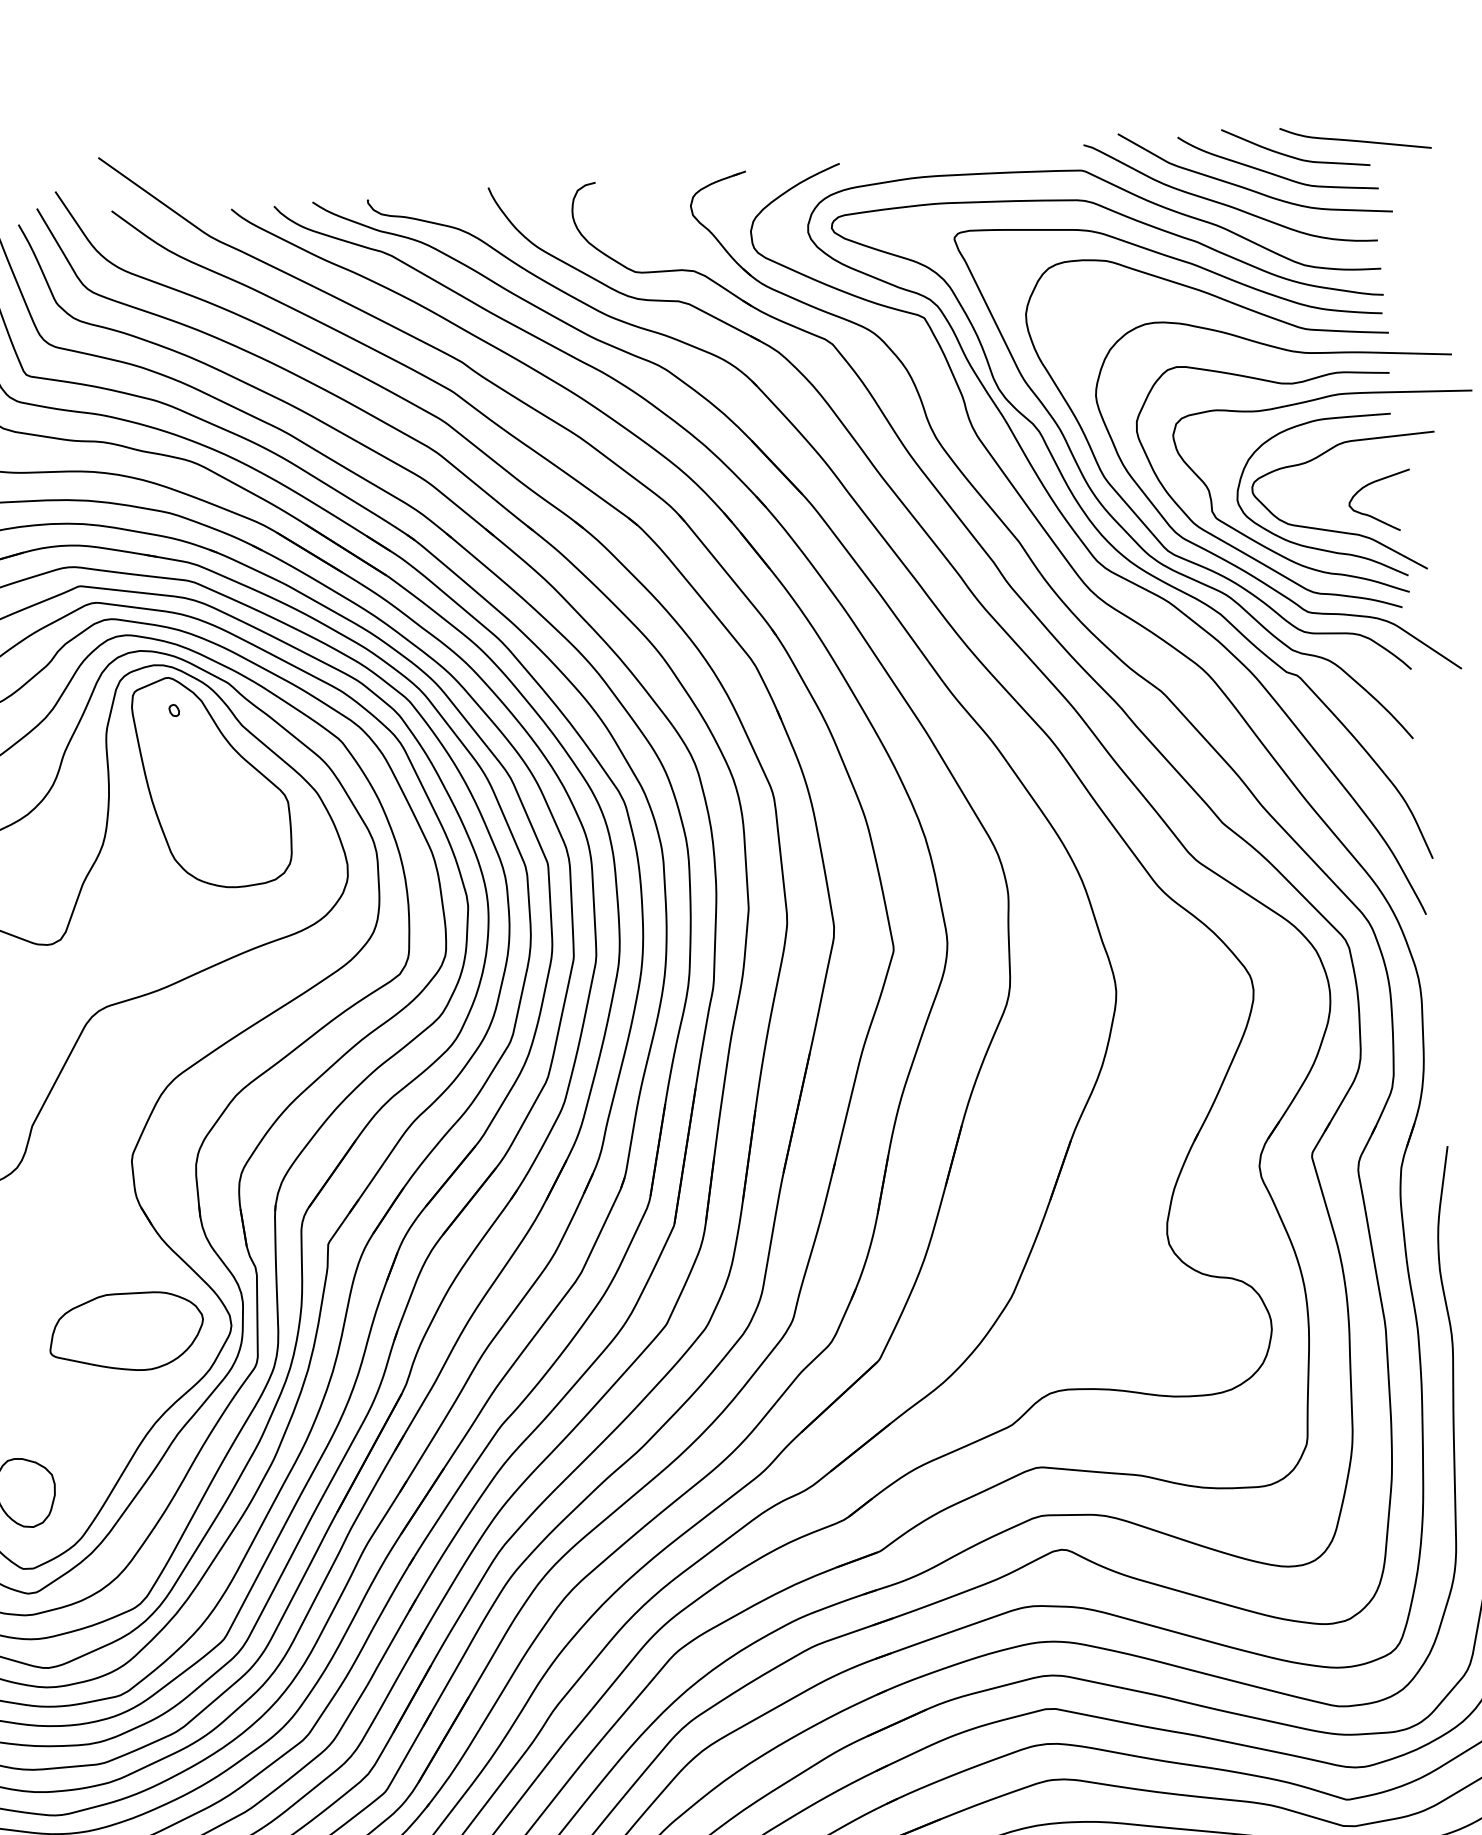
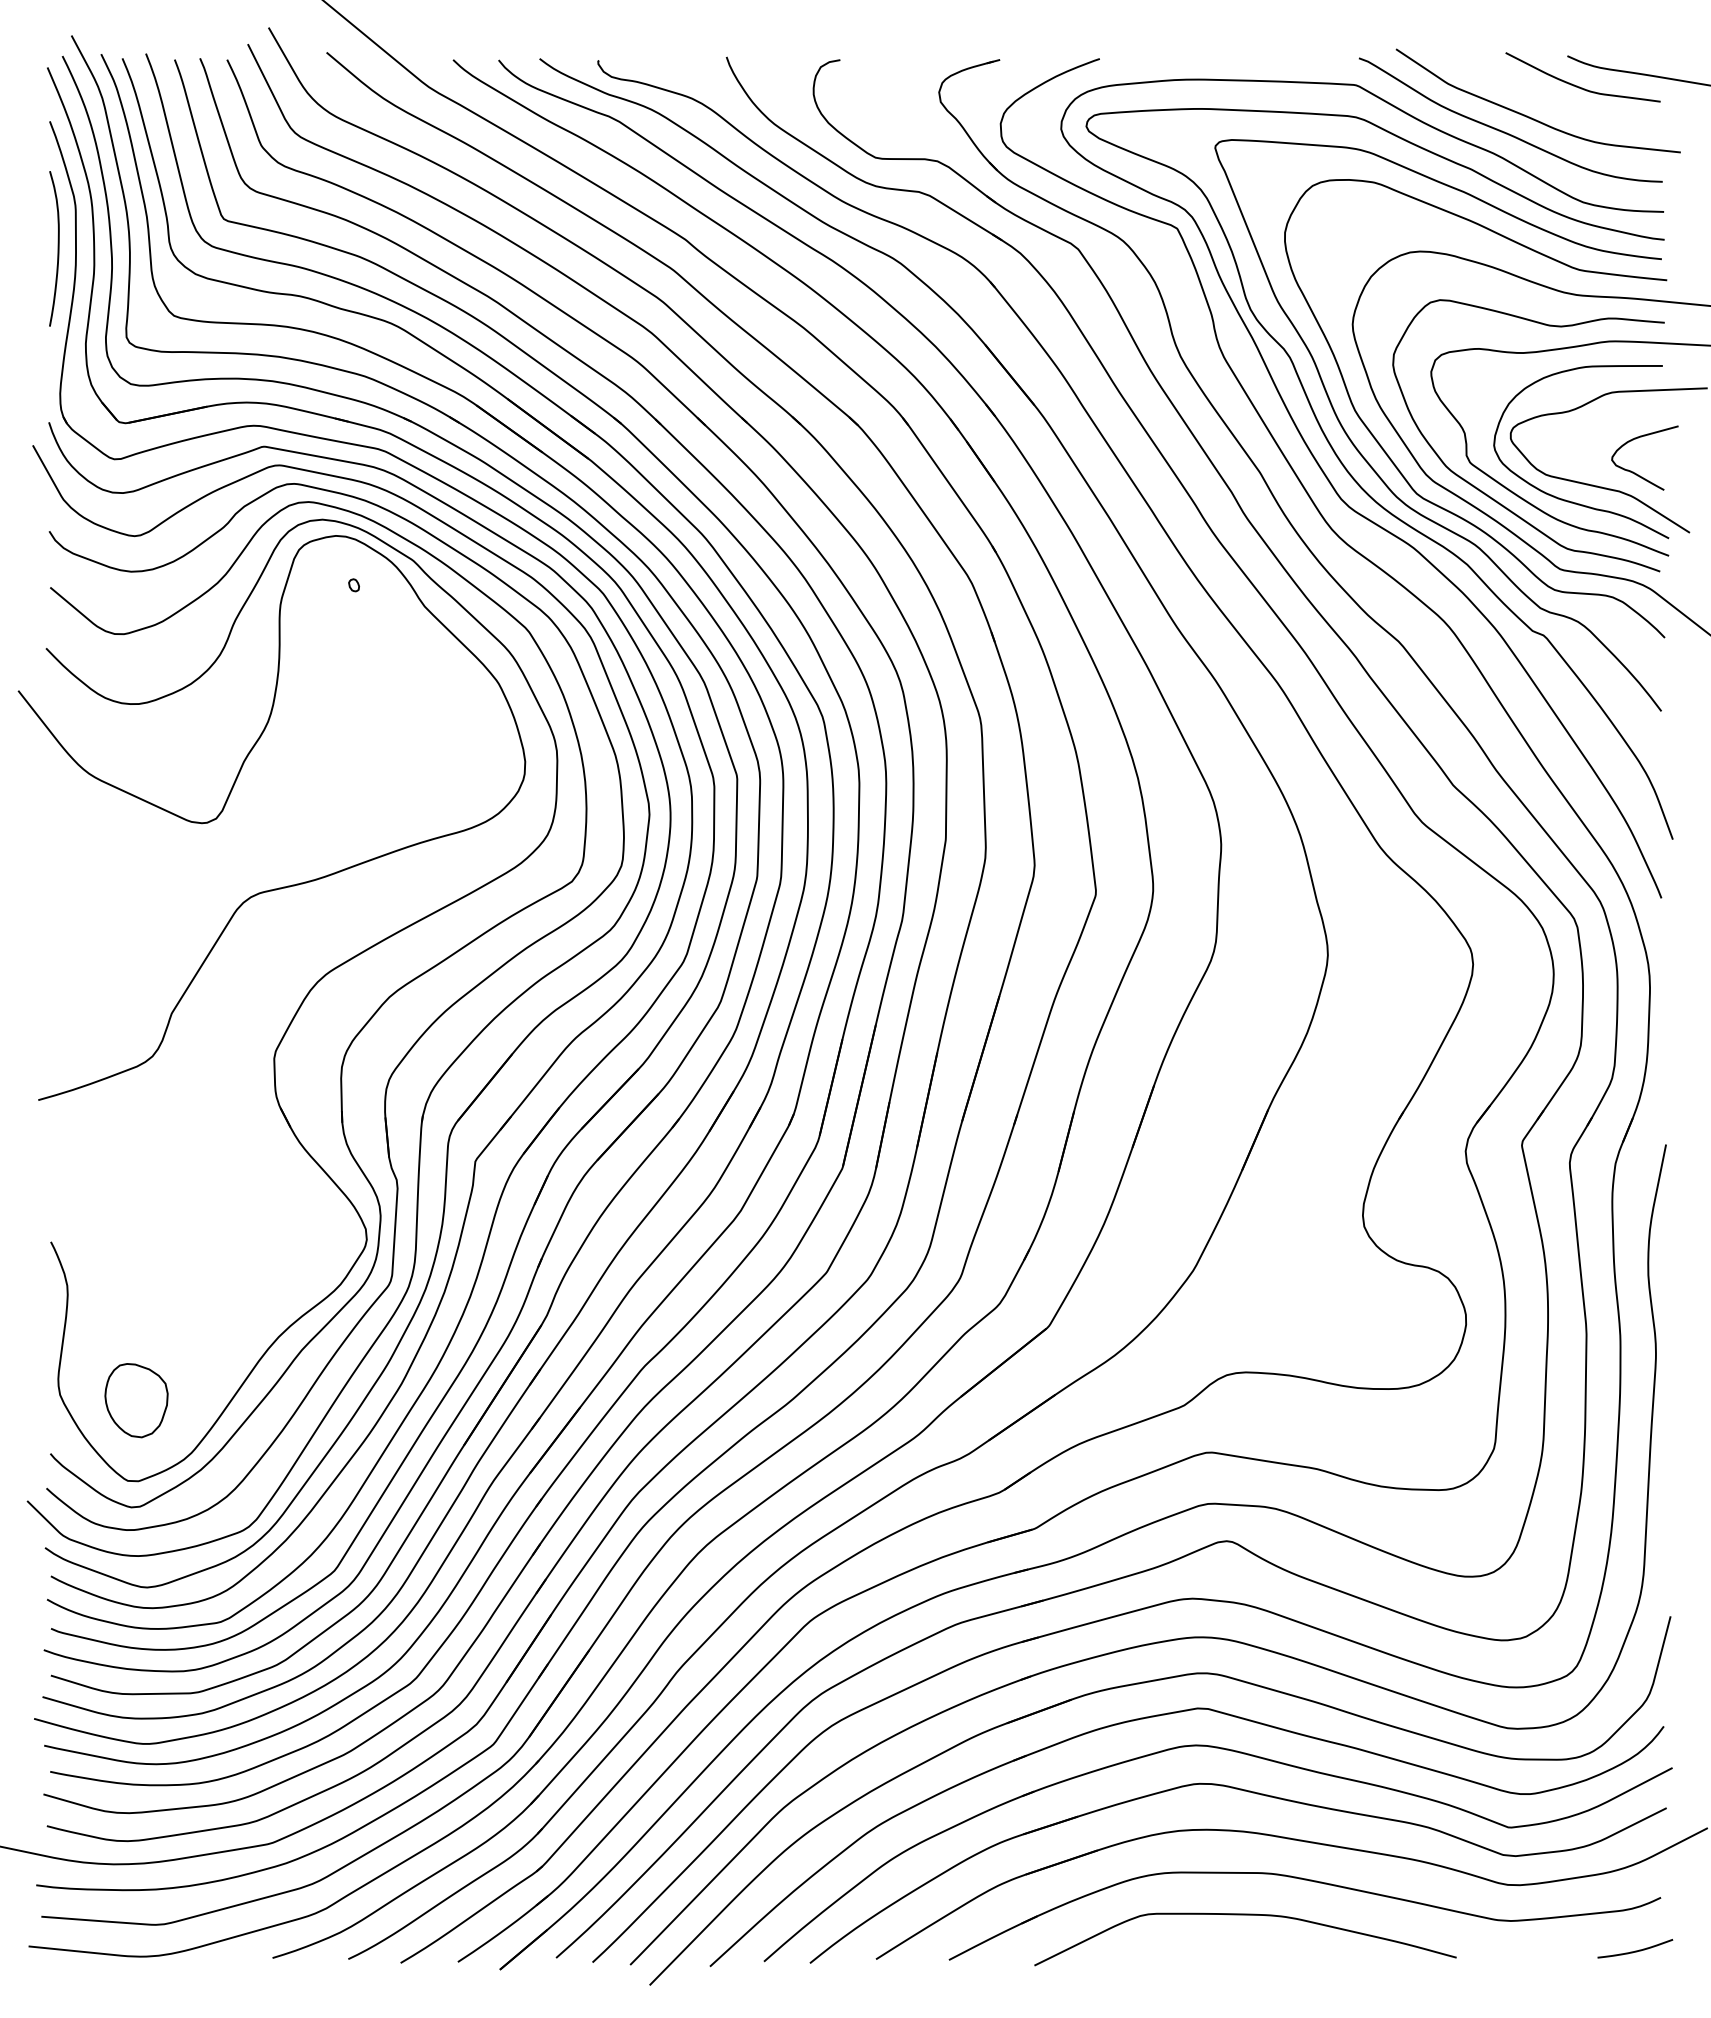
curve: (1275, 173) -> (1559, 103), removed
part: (212, 781) -> (388, 663), removed
part: (126, 1332) -> (255, 1238), removed

